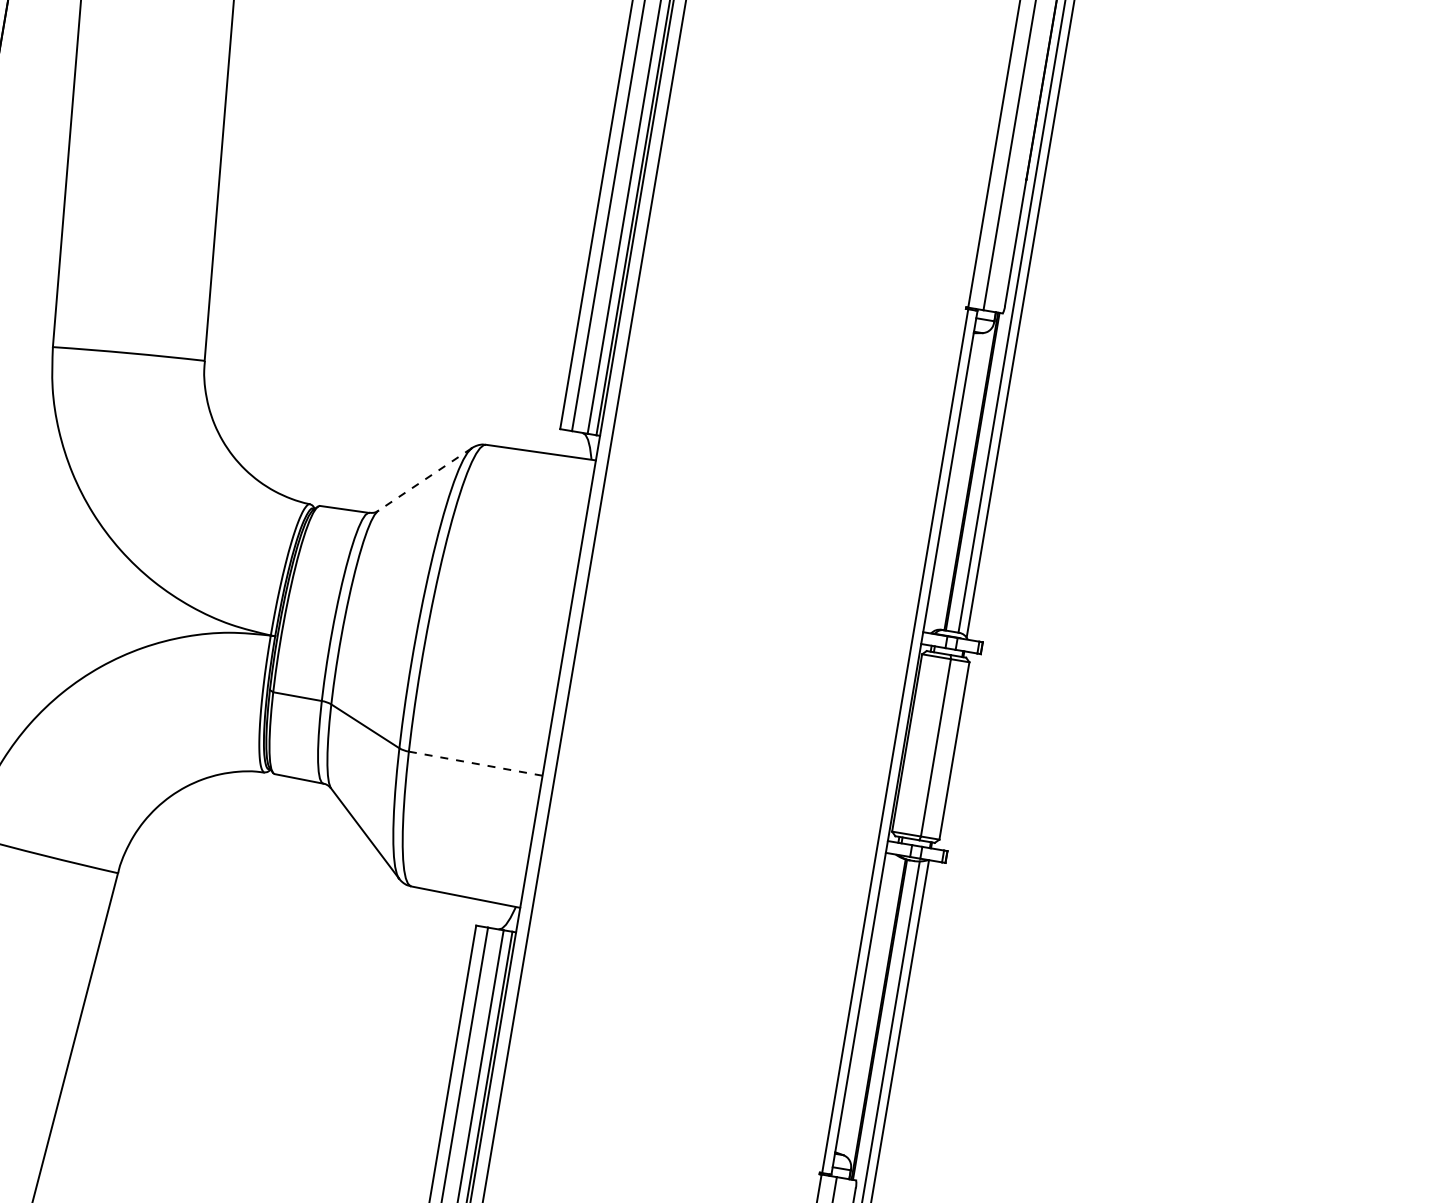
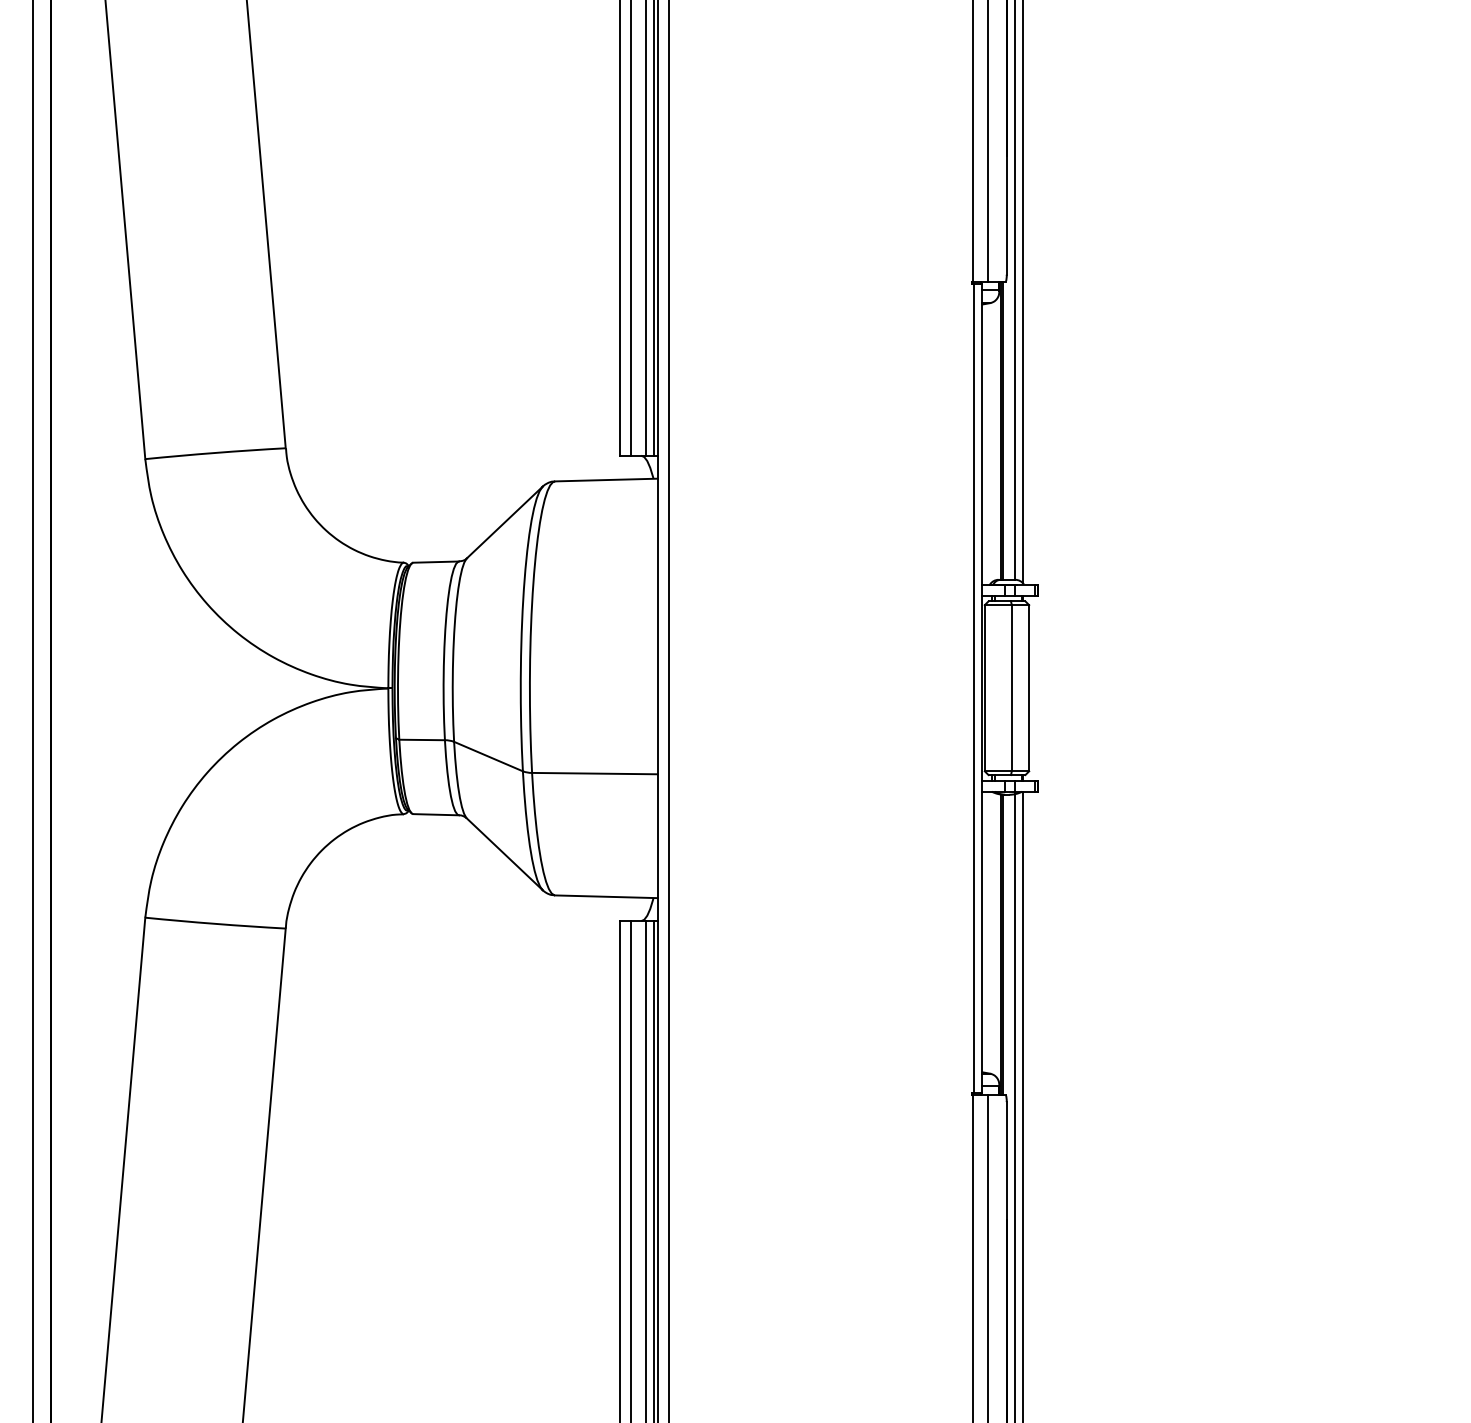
line: (424, 479) -> (504, 522), dashed -> solid
line: (475, 763) -> (594, 773), dashed -> solid

